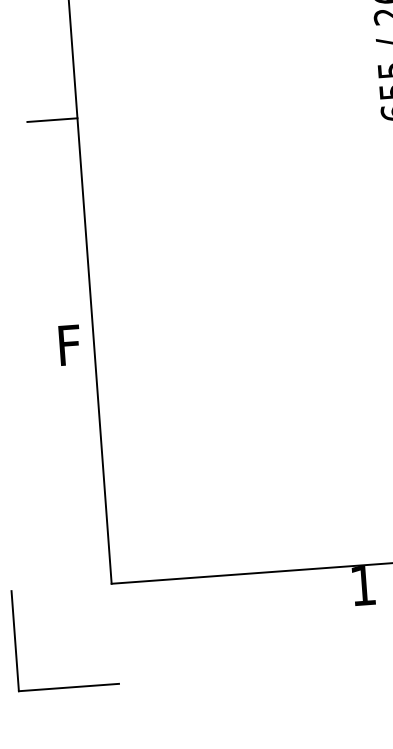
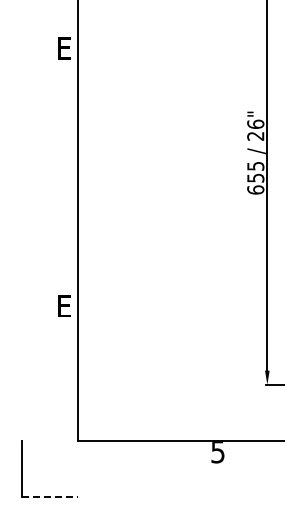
line: (51, 120) -> (63, 180), removed
text: (69, 343) -> (64, 305), F -> E
text: (362, 586) -> (217, 452), 1 -> 5
line: (69, 686) -> (50, 496), solid -> dashed

